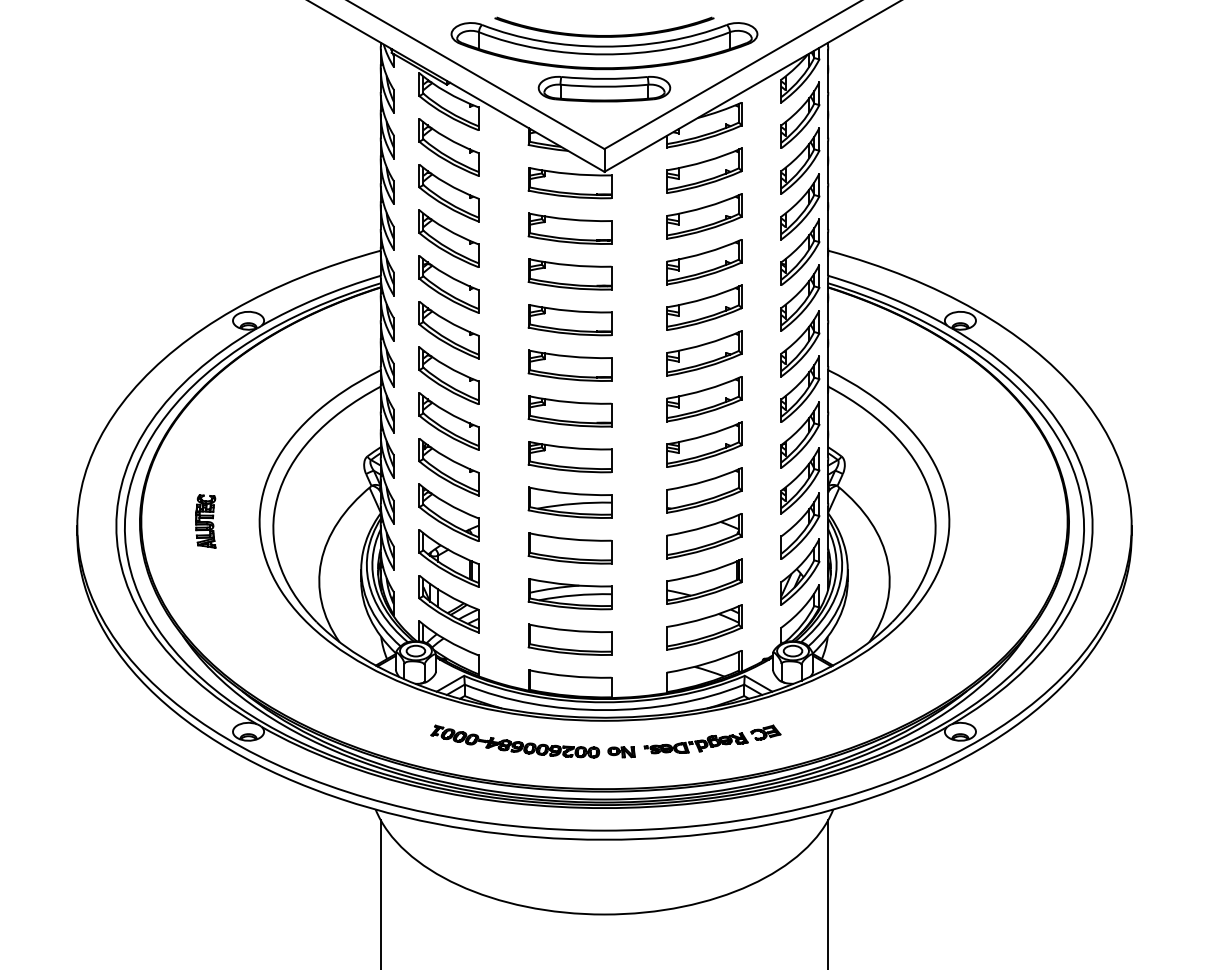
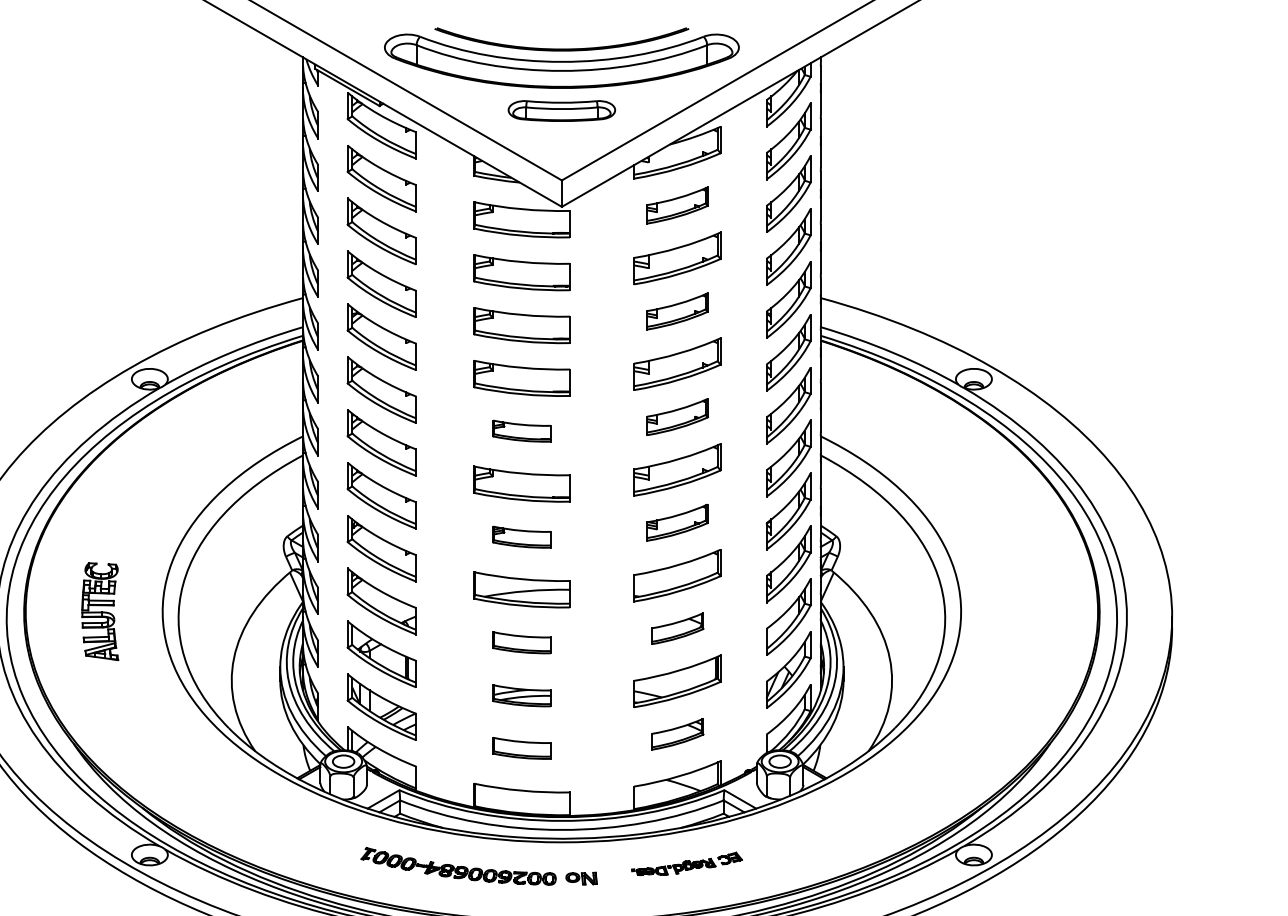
part: (604, 88) -> (561, 110), size x0.7
part: (704, 170) -> (677, 205), size x0.7
part: (704, 262) -> (677, 311), size x0.7
part: (704, 353) -> (677, 417), size x0.7
part: (569, 365) -> (521, 431), size x0.6
part: (704, 444) -> (677, 522), size x0.7
part: (569, 457) -> (521, 537), size x0.6
part: (205, 521) -> (100, 611), size x1.6
part: (704, 536) -> (677, 628), size x0.6
part: (569, 548) -> (521, 642), size x0.6
part: (569, 594) -> (521, 696), size x0.6
part: (704, 627) -> (677, 734), size x0.6
part: (569, 639) -> (521, 748), size x0.6
part: (712, 739) -> (686, 863), size x0.7

